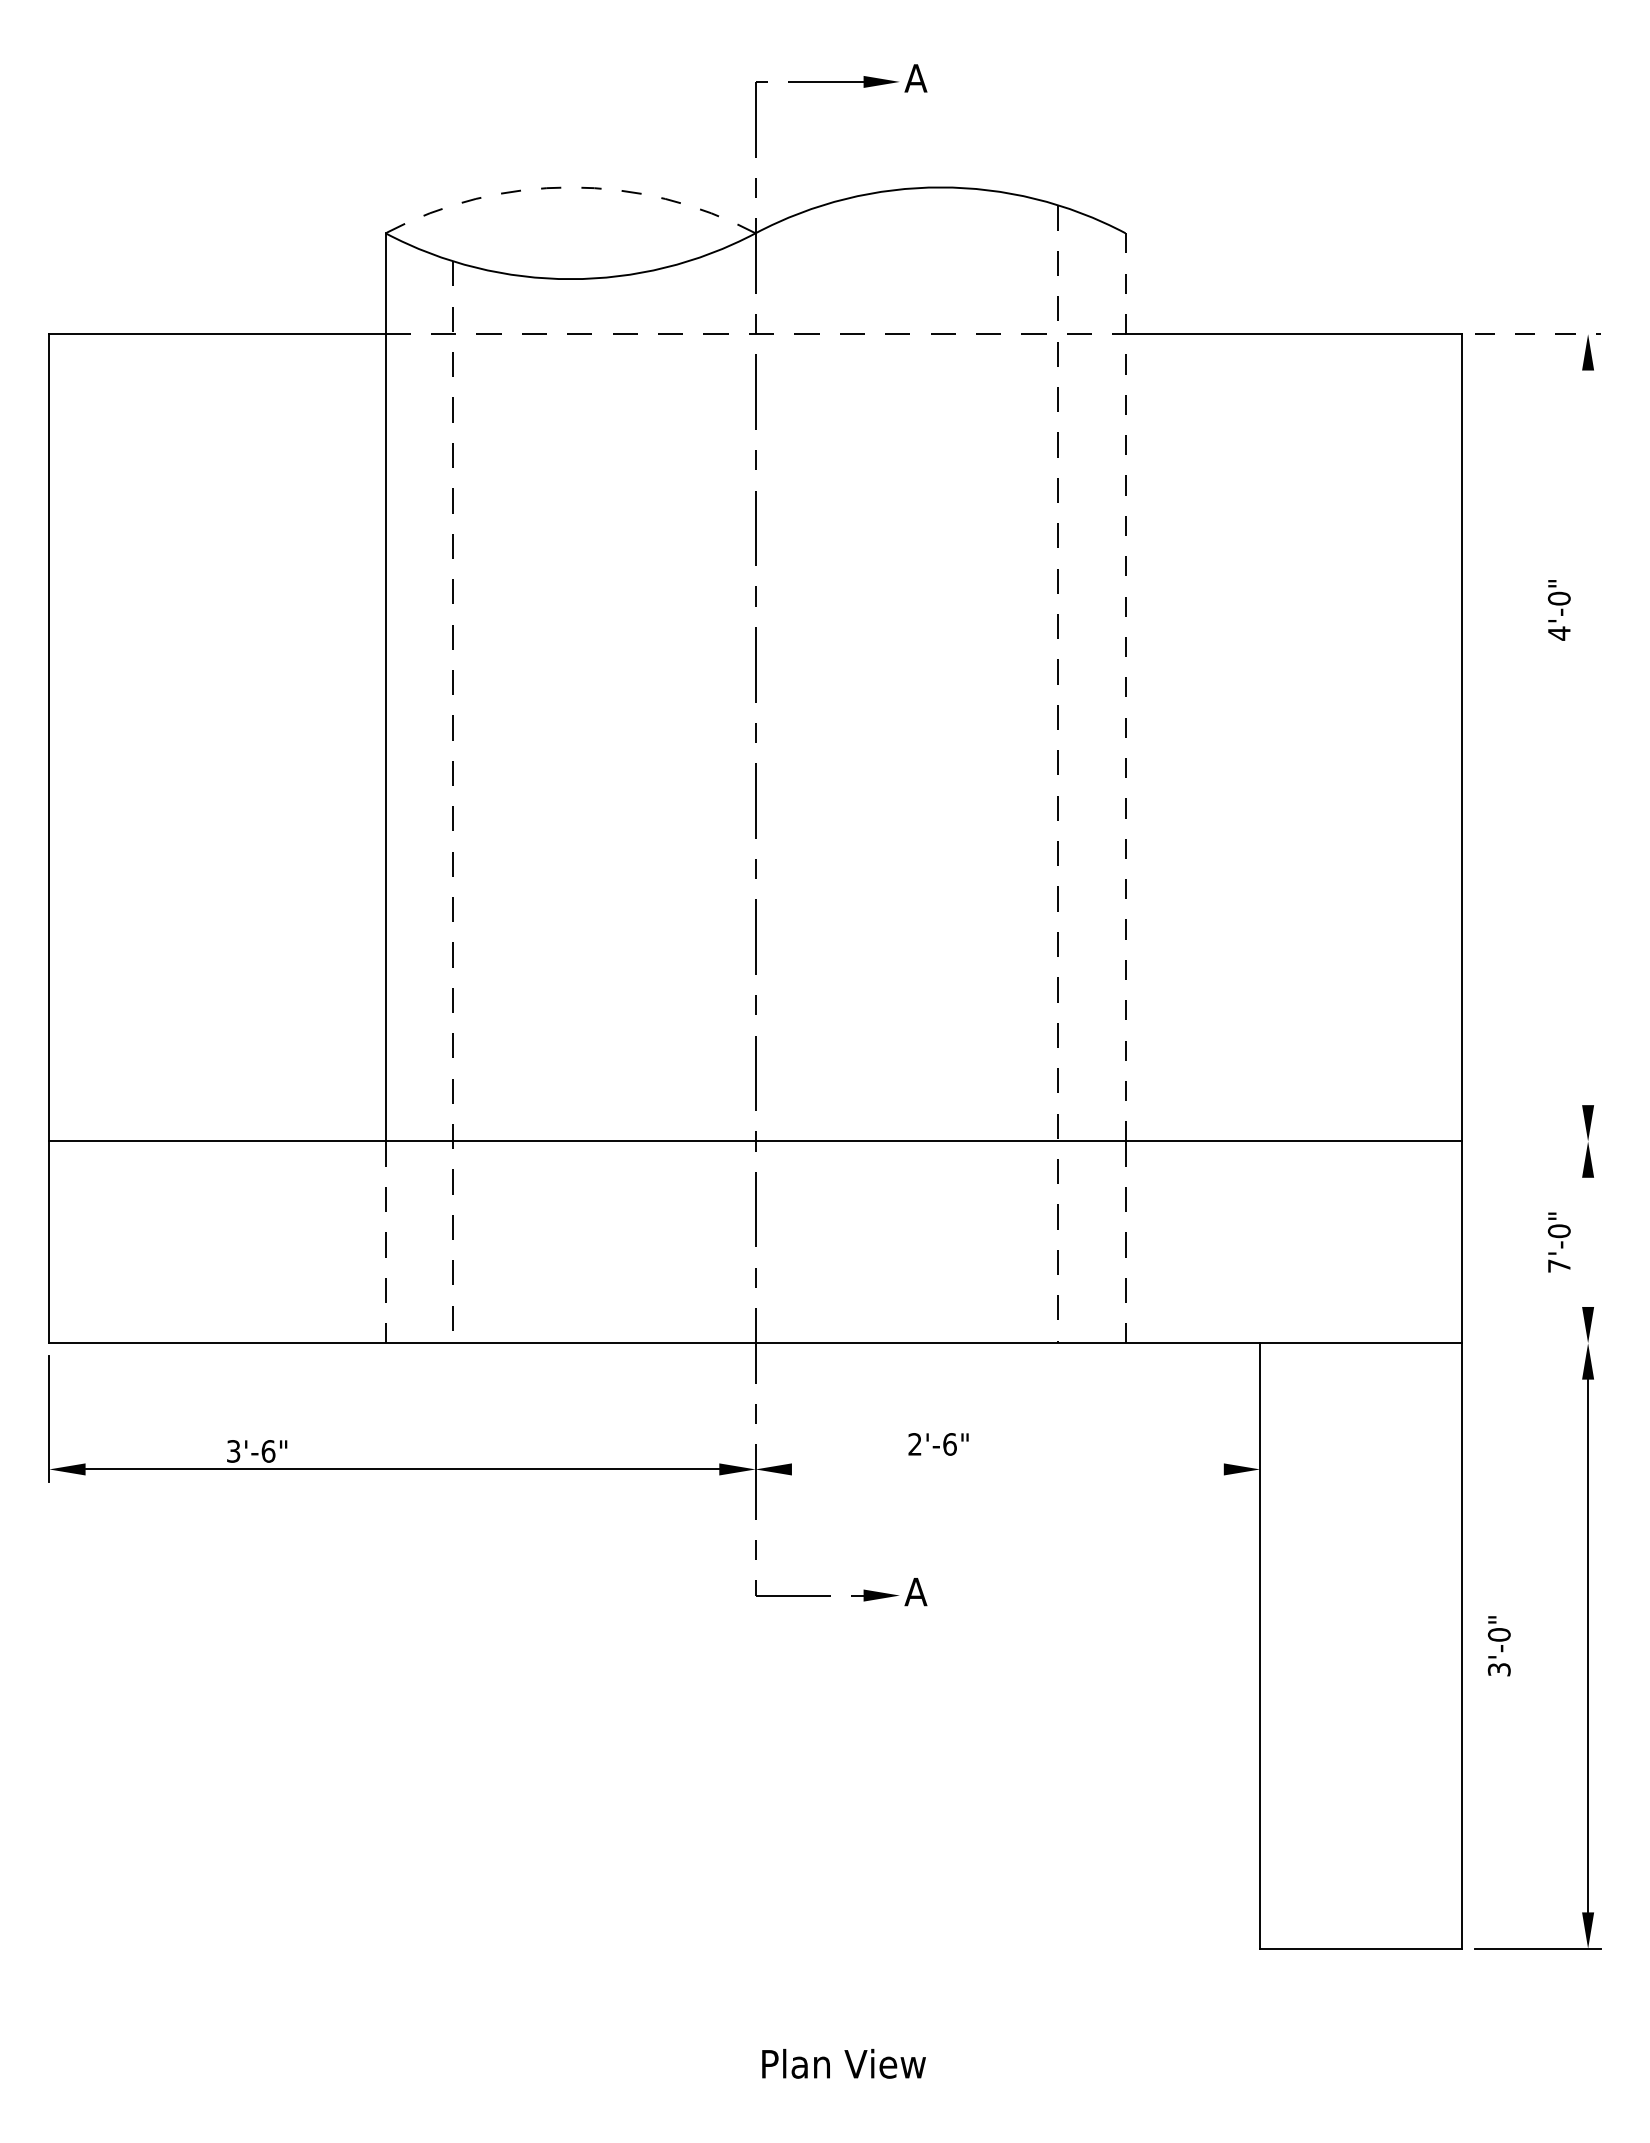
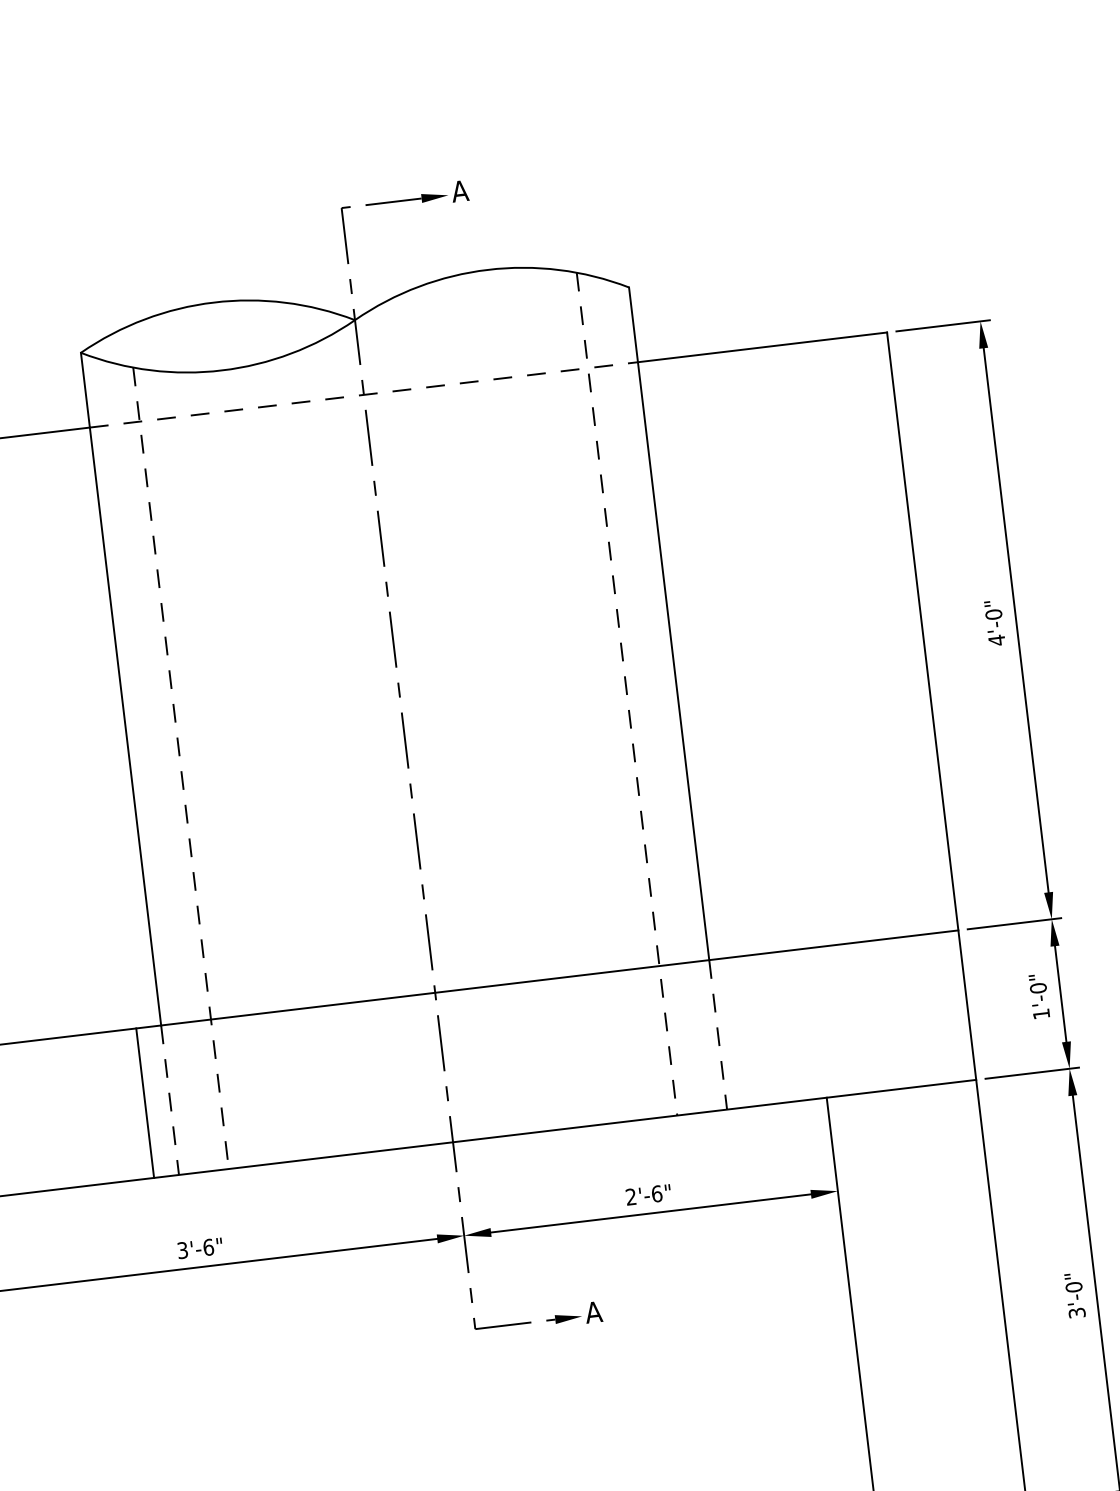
arc: (570, 187) -> (213, 302), dashed -> solid
line: (1538, 334) -> (943, 325), dashed -> solid
text: (1558, 610) -> (994, 623), moved
line: (1125, 687) -> (669, 623), dashed -> solid
line: (1588, 737) -> (1016, 620), added
line: (1537, 1141) -> (1014, 923), added
line: (1588, 1241) -> (1060, 993), added
line: (351, 1242) -> (144, 1103), added
text: (1559, 1265) -> (1041, 1013), 7'-0" -> 1'-0"
line: (1537, 1343) -> (1032, 1073), added
text: (938, 1444) -> (648, 1194), moved
text: (257, 1451) -> (200, 1248), moved
line: (1007, 1469) -> (650, 1213), added
text: (1498, 1646) -> (1074, 1295), moved

